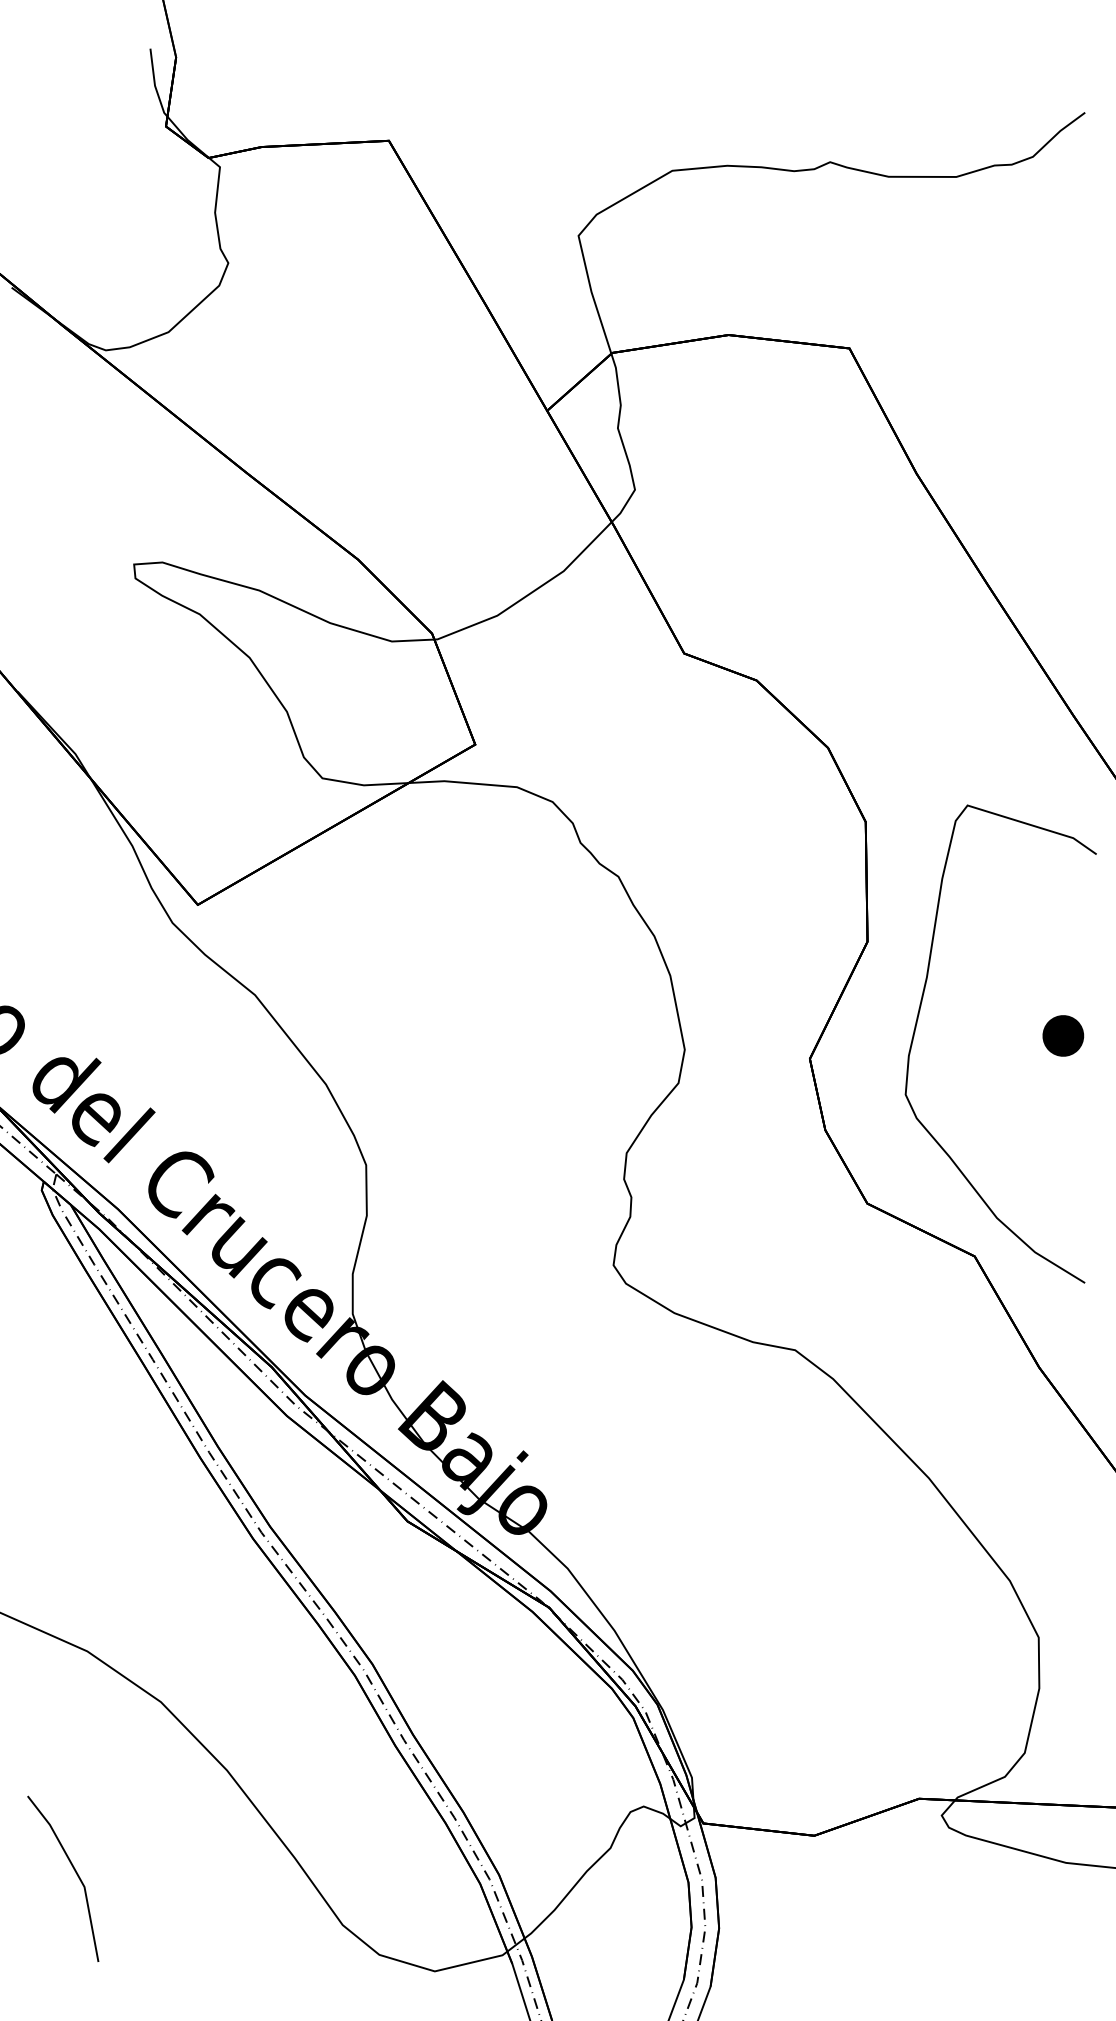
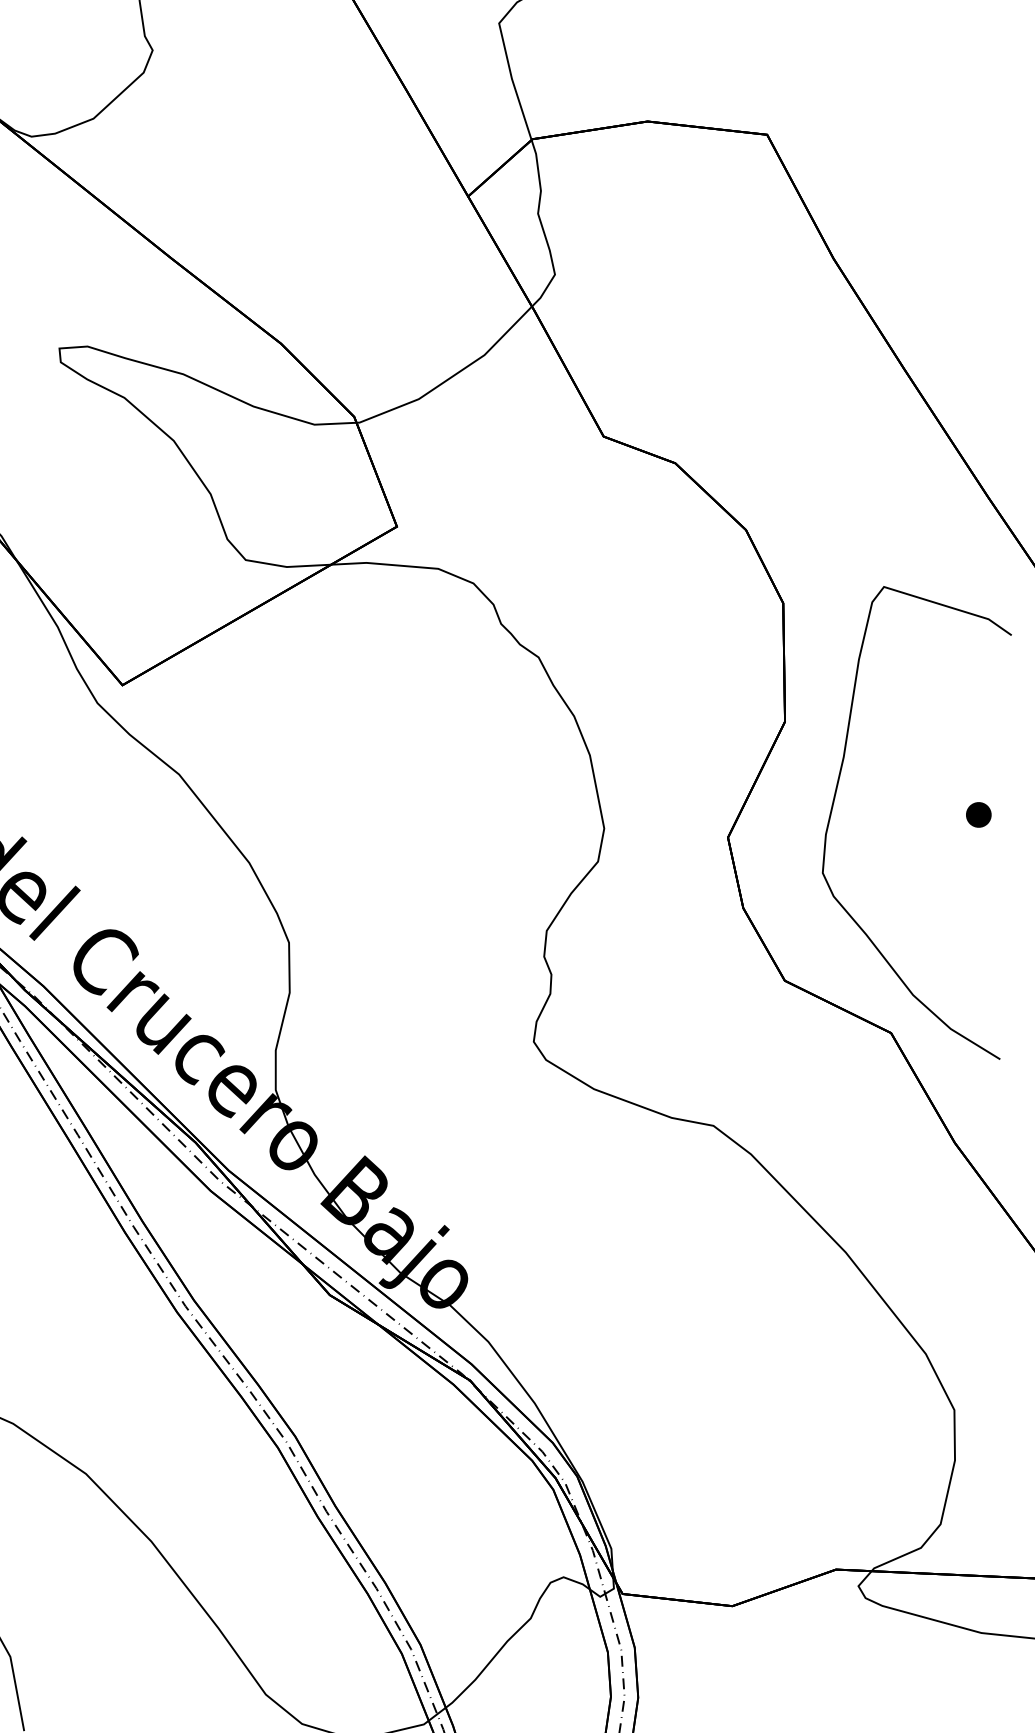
part: (1063, 1035) -> (978, 814), size x0.62

